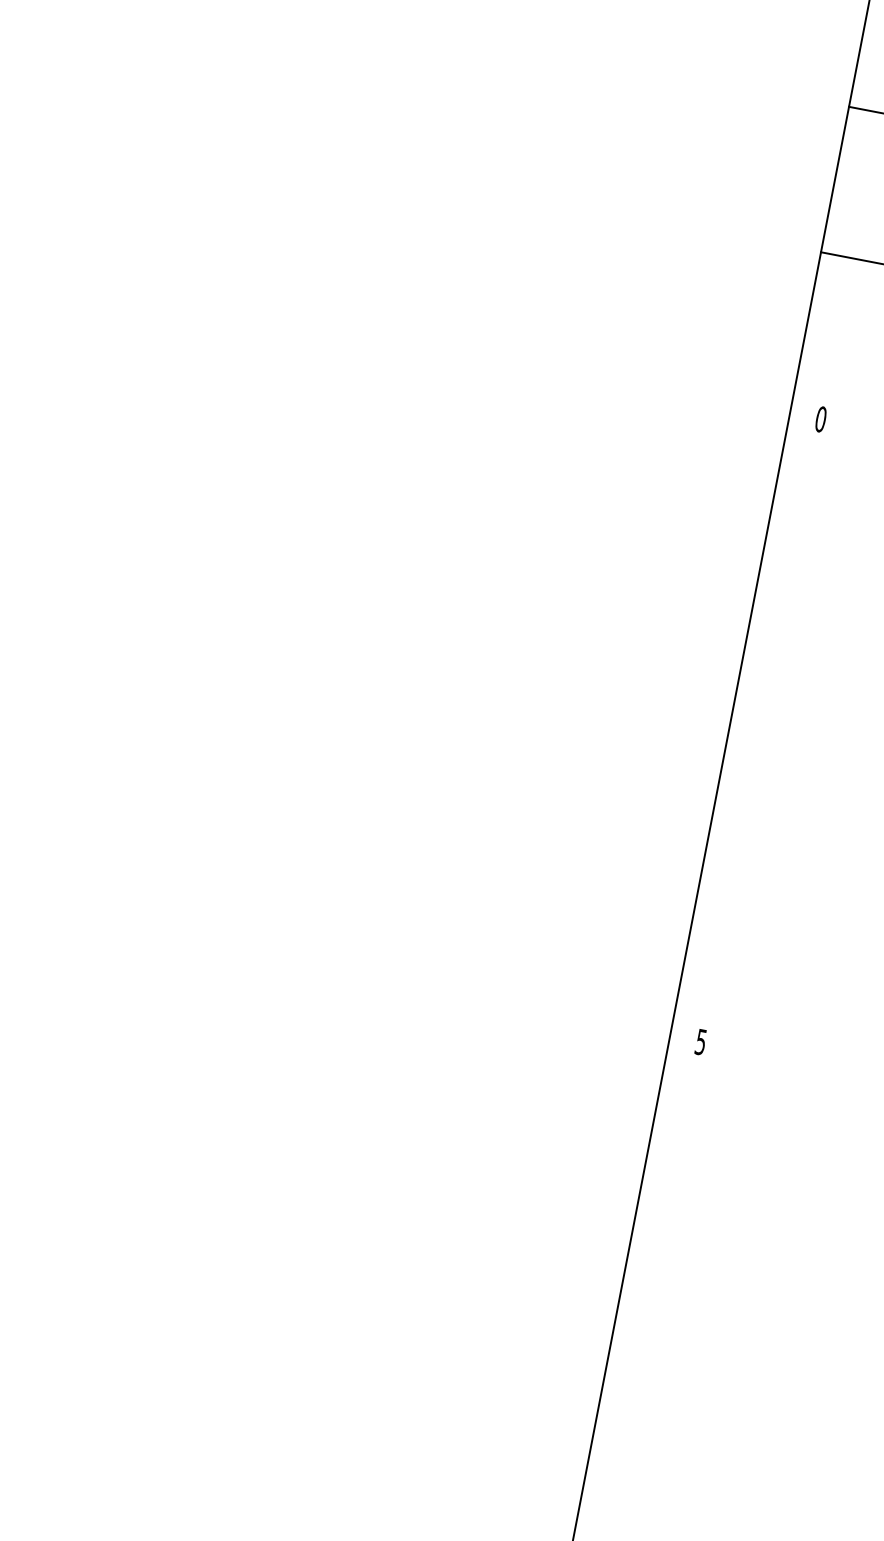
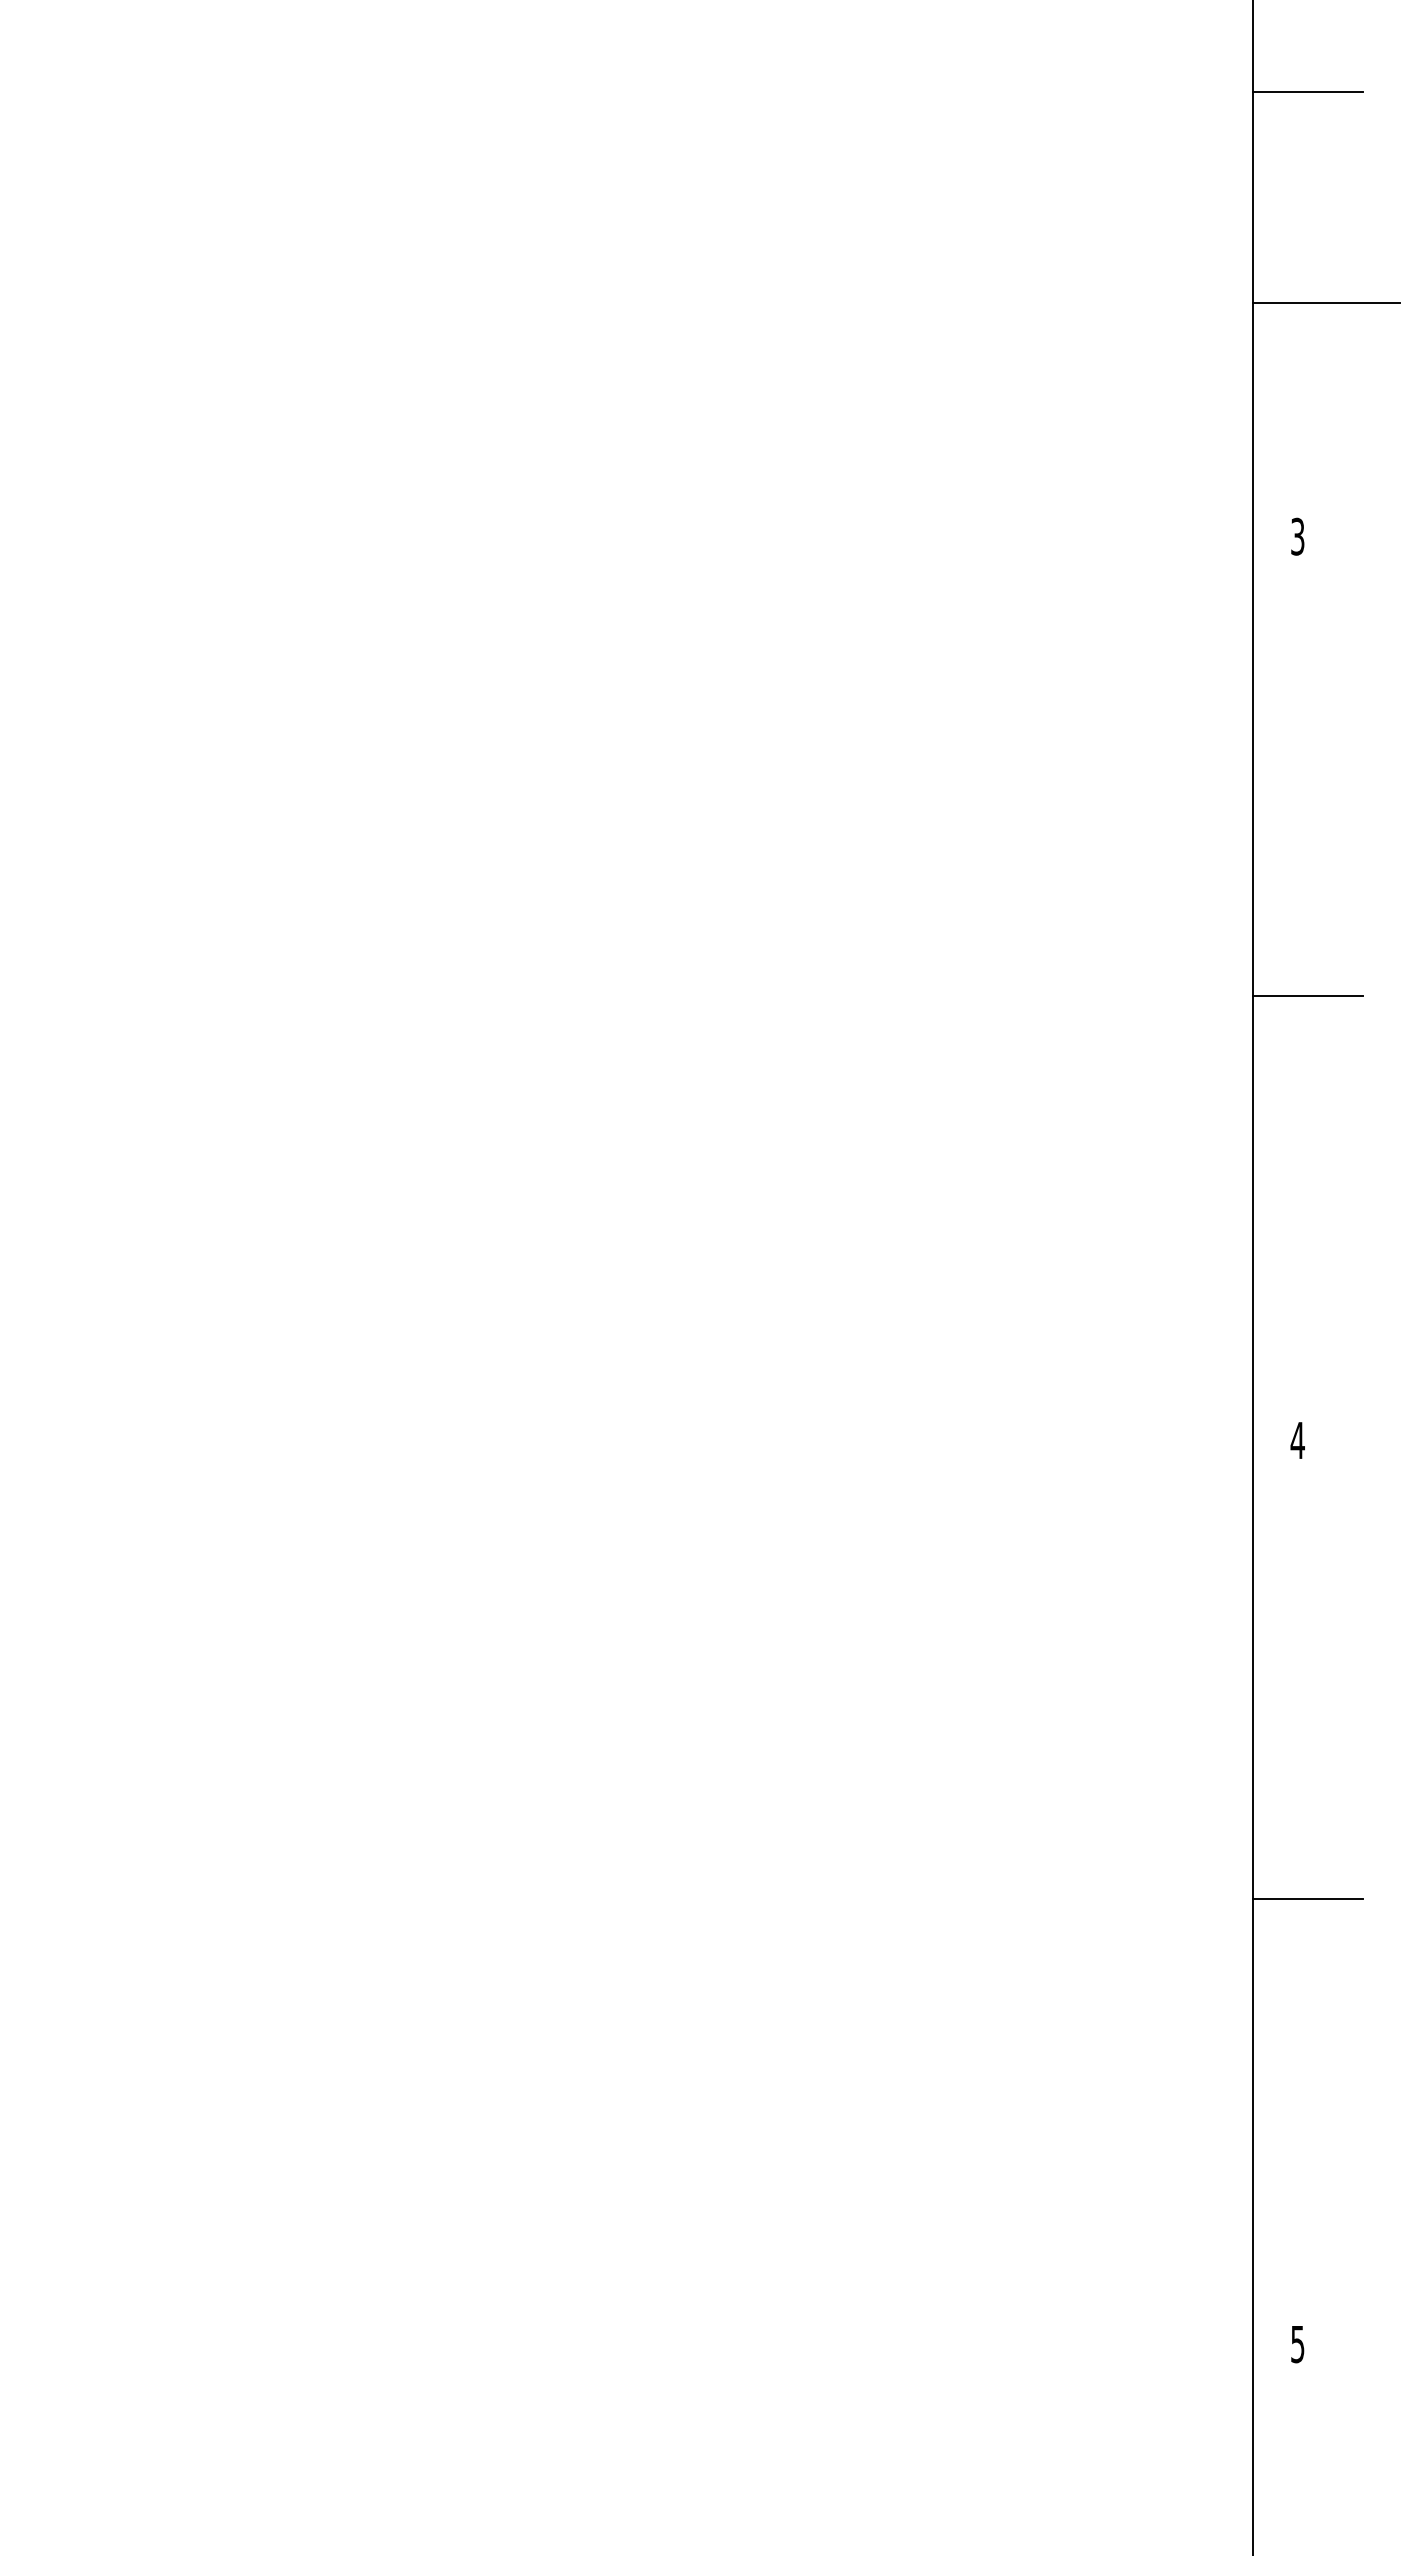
text: (820, 419) -> (1297, 536), 0 -> 3
line: (766, 736) -> (1307, 995), added
text: (700, 1042) -> (1297, 1440), 5 -> 4
line: (646, 1359) -> (1307, 1899), added

